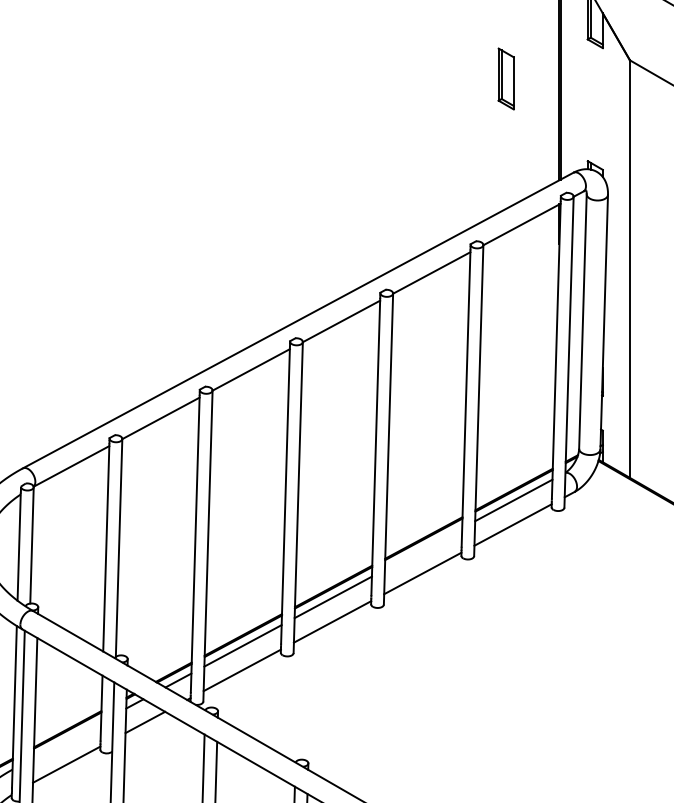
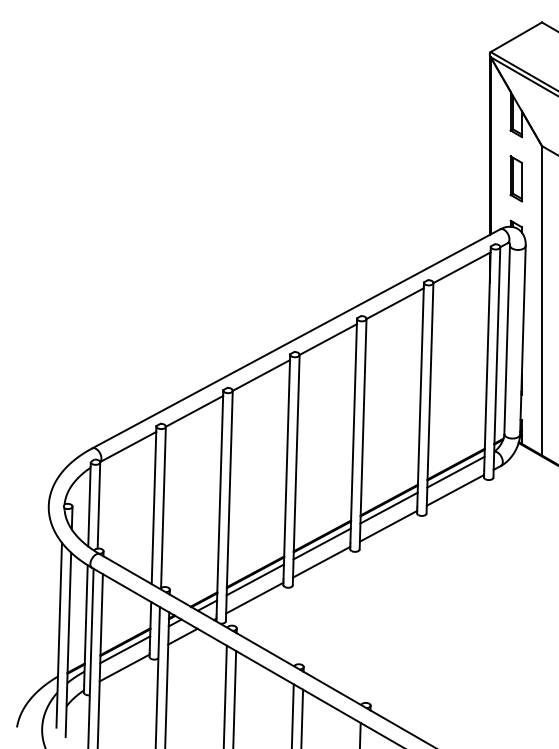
part: (505, 78) -> (515, 178), moved
line: (422, 548) -> (388, 507), added
line: (67, 739) -> (125, 649), added

